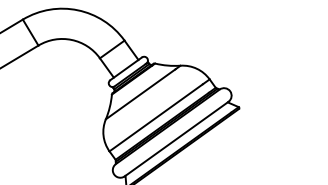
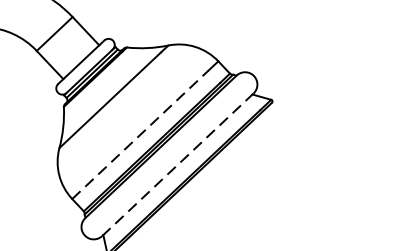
line: (156, 117) -> (140, 134), solid -> dashed
line: (176, 139) -> (177, 165), solid -> dashed

